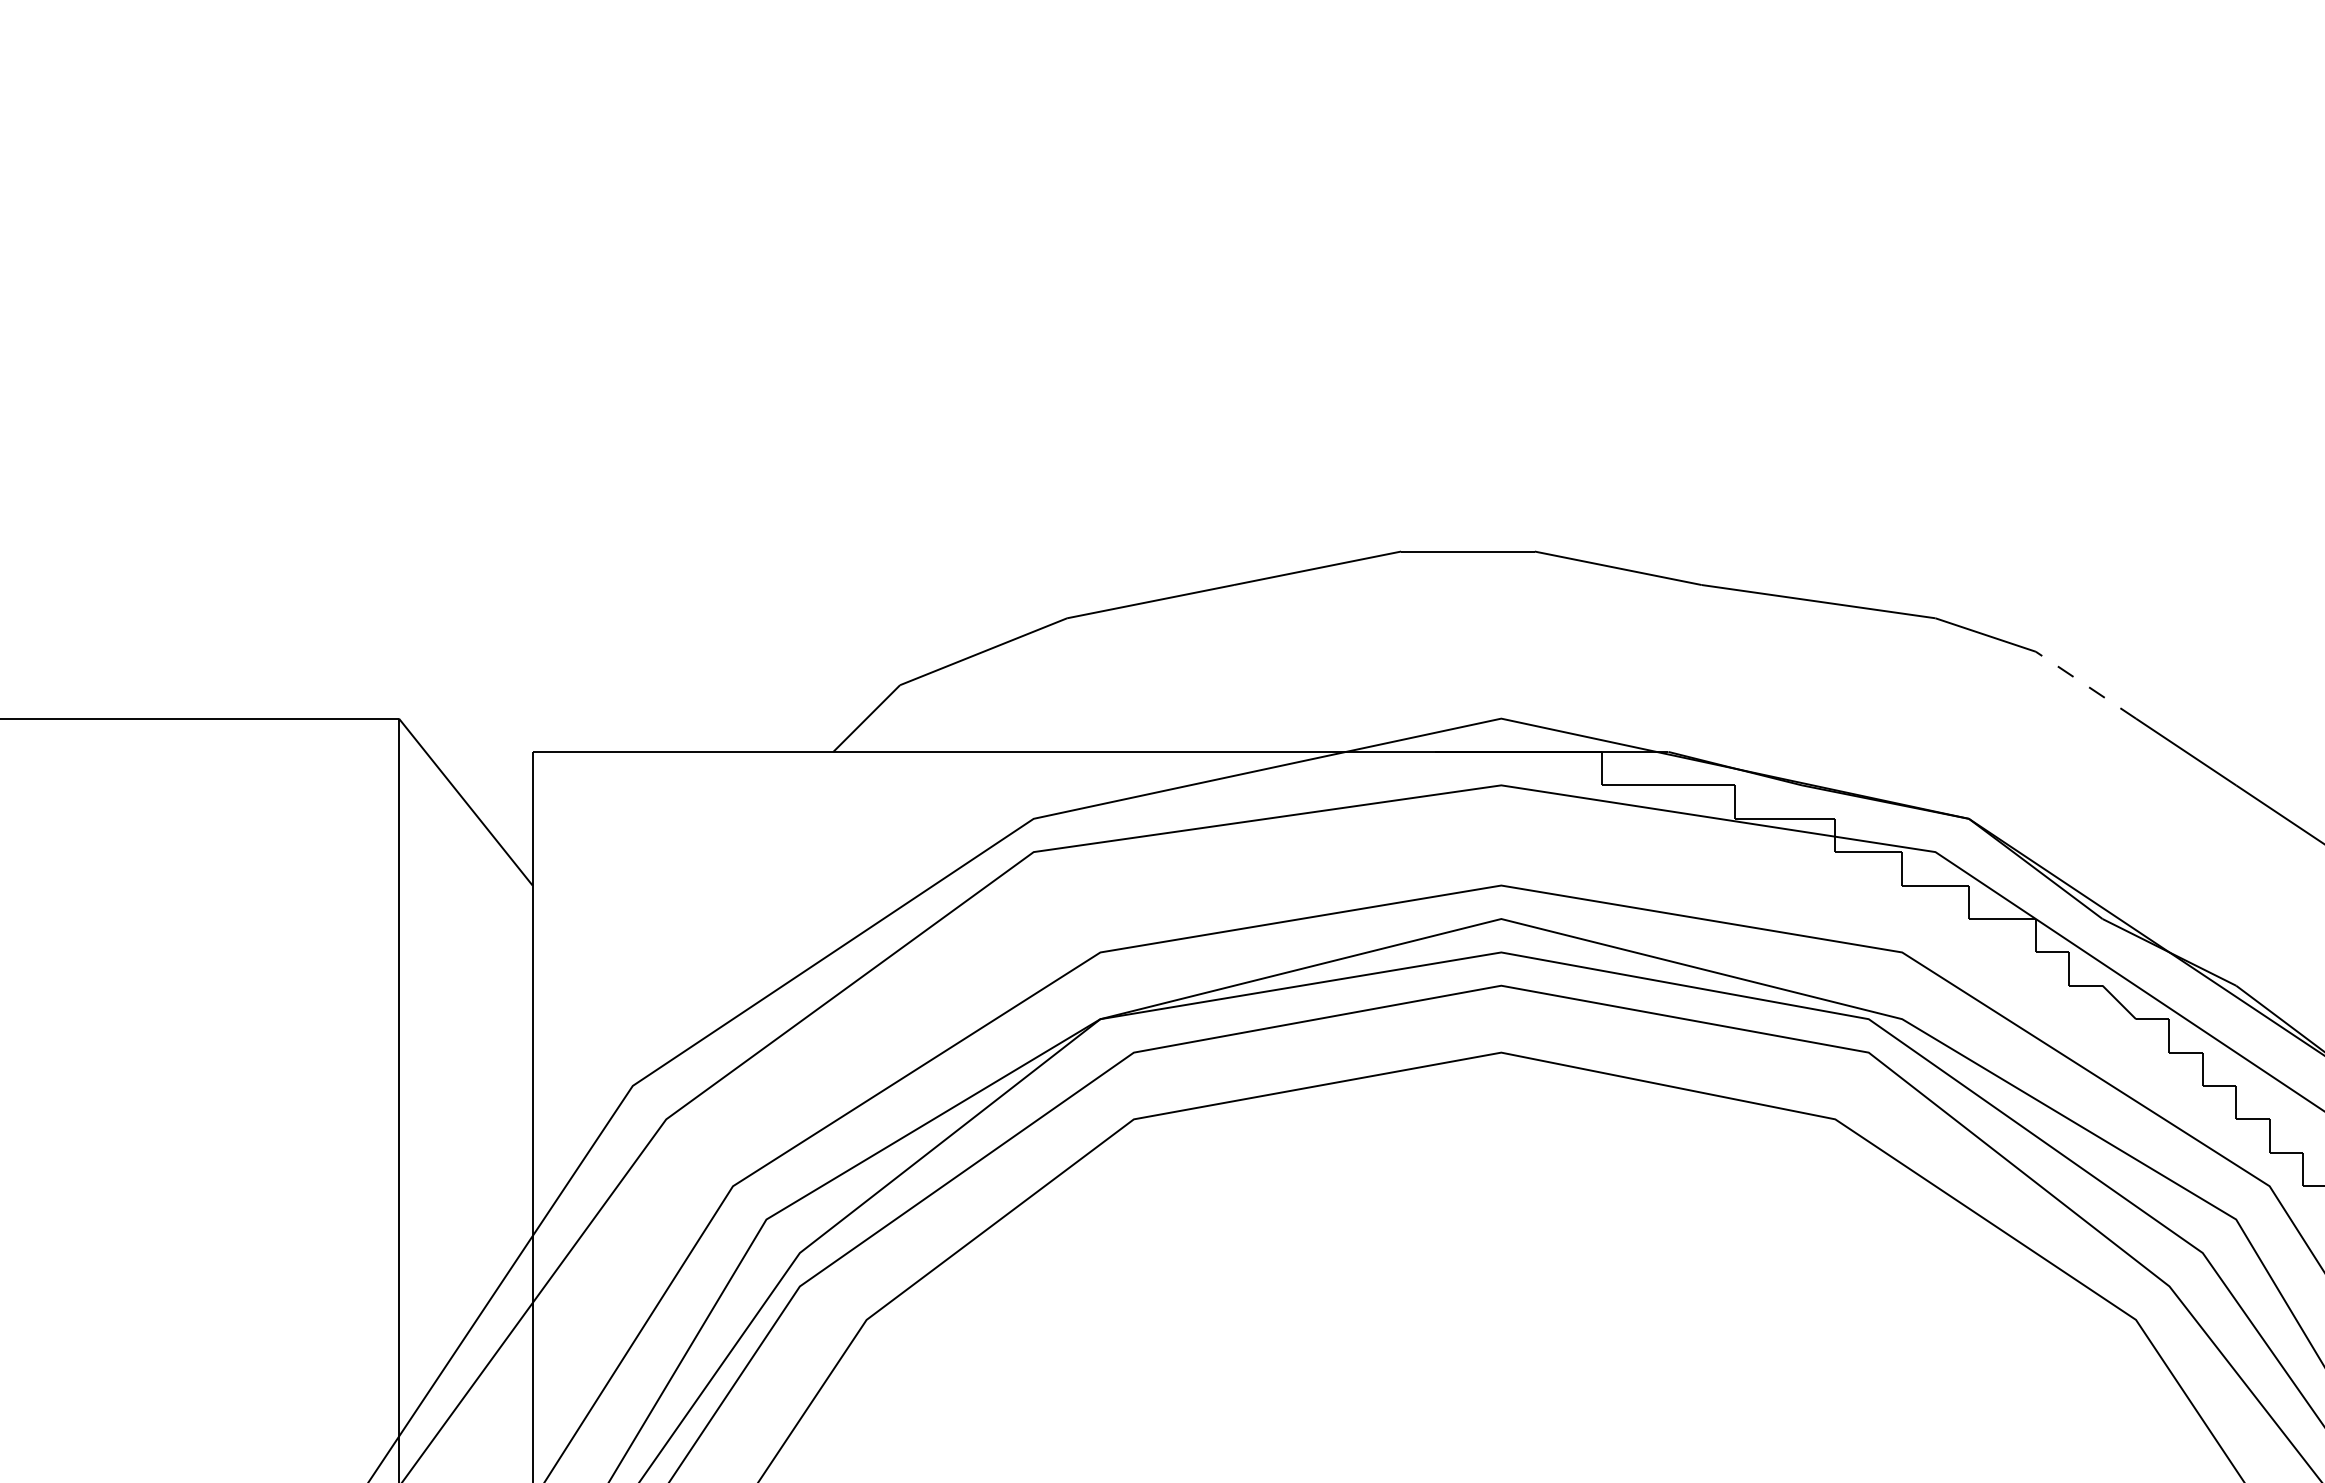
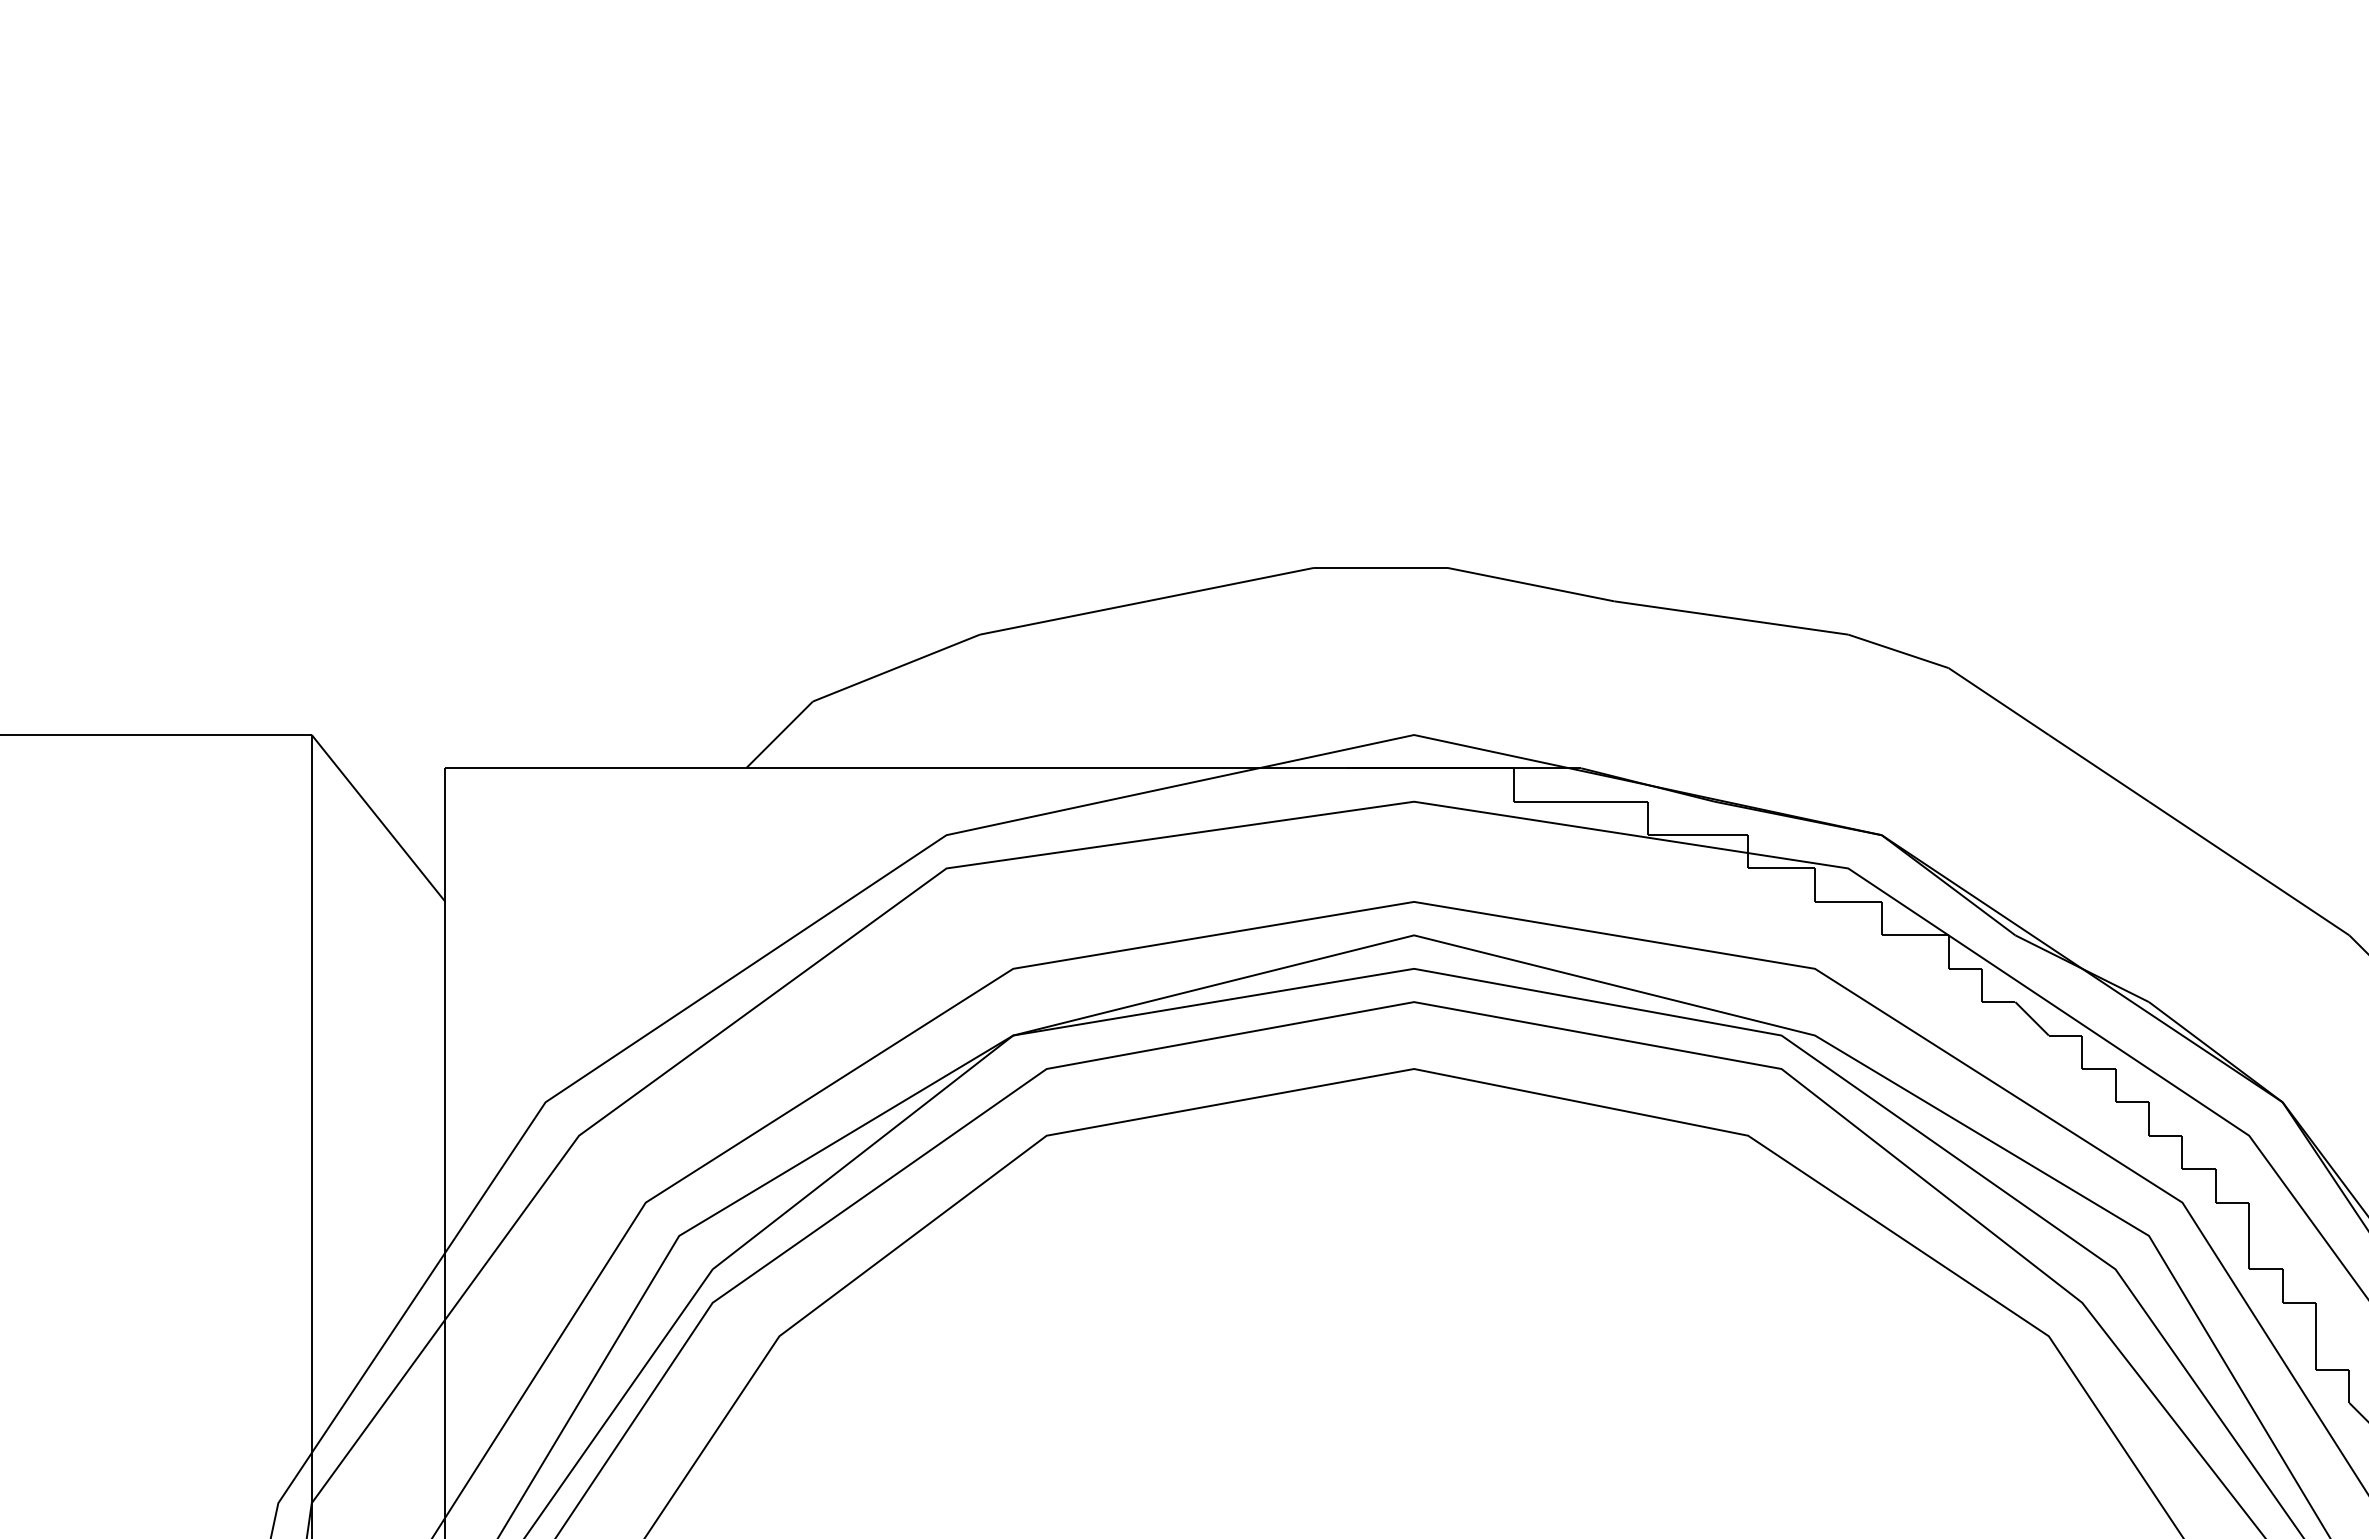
line: (2085, 685) -> (1998, 701), dashed -> solid

